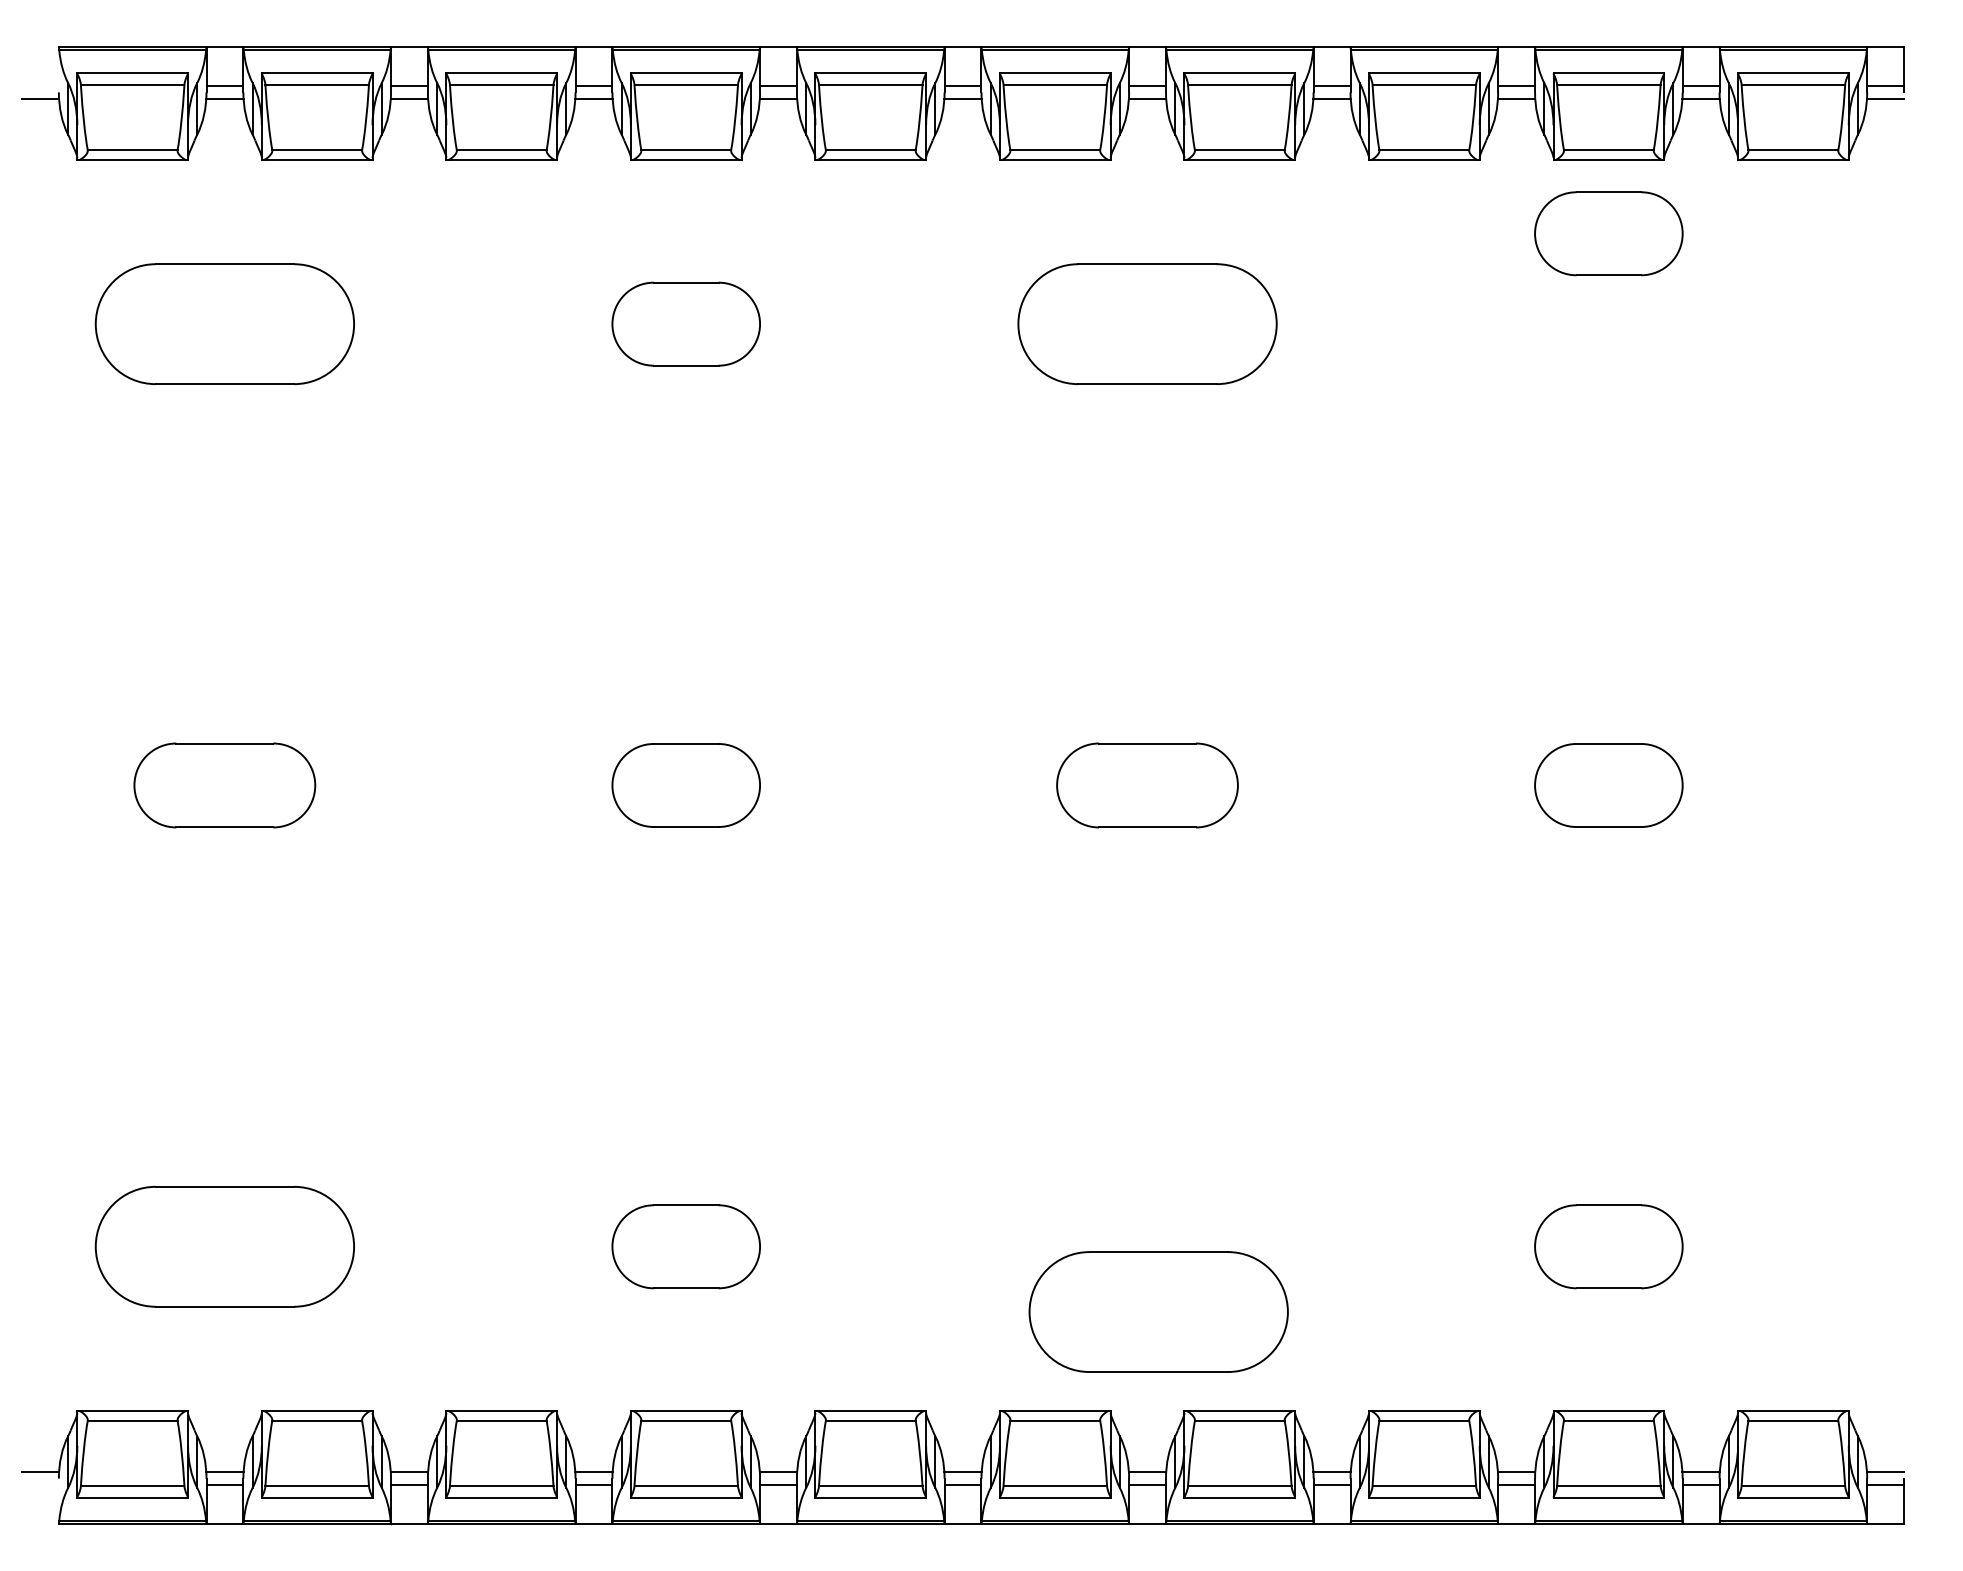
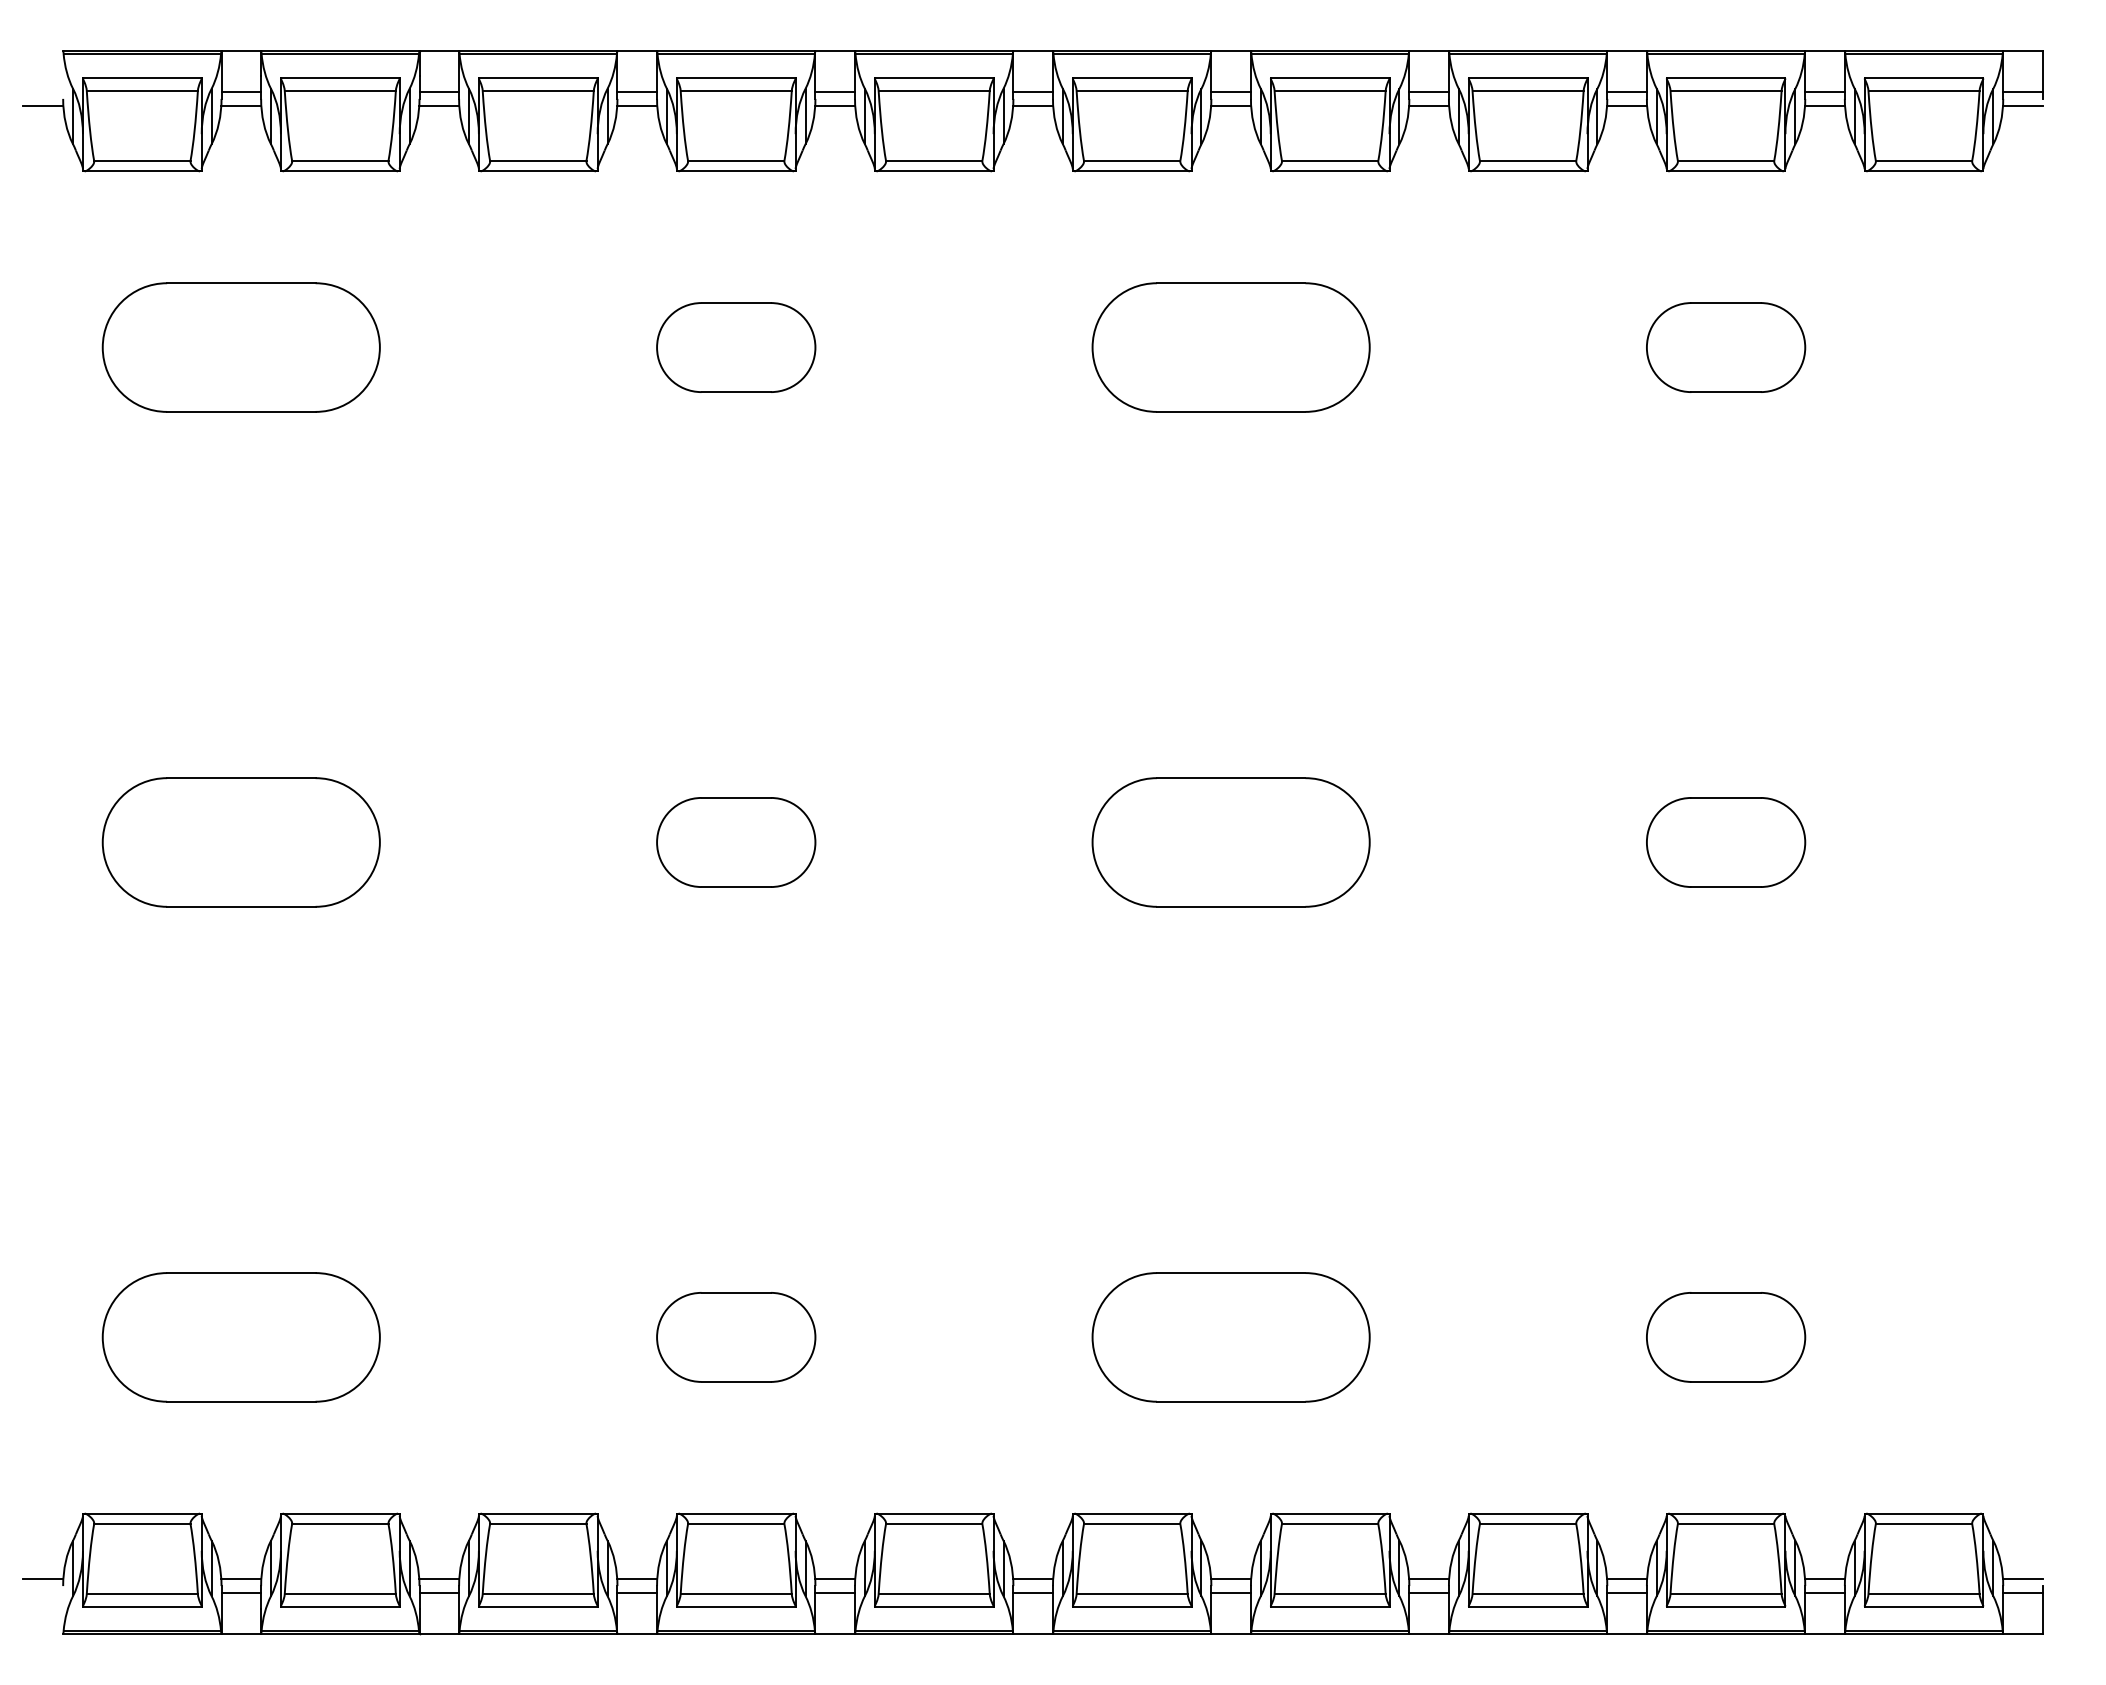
part: (1609, 233) -> (1726, 347), moved
part: (224, 785) -> (240, 842), size x1.43
part: (1146, 785) -> (1230, 842), size x1.43
part: (1158, 1312) -> (1230, 1337), moved

